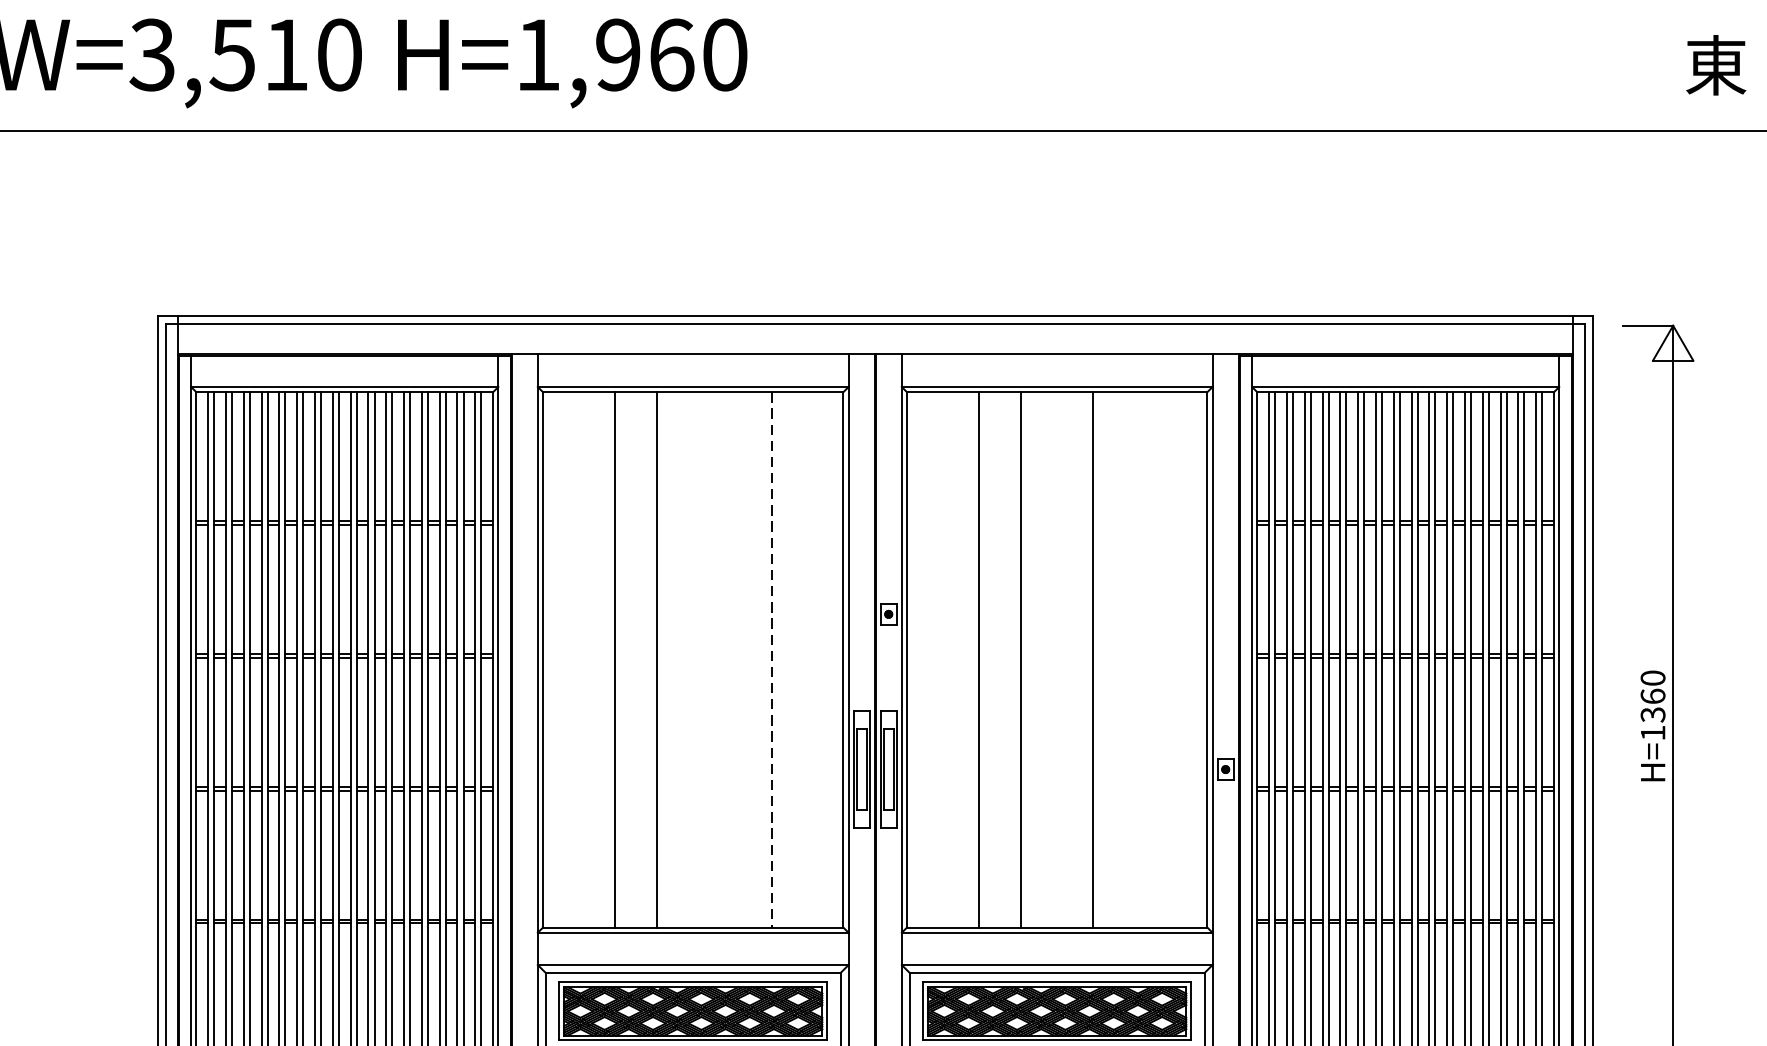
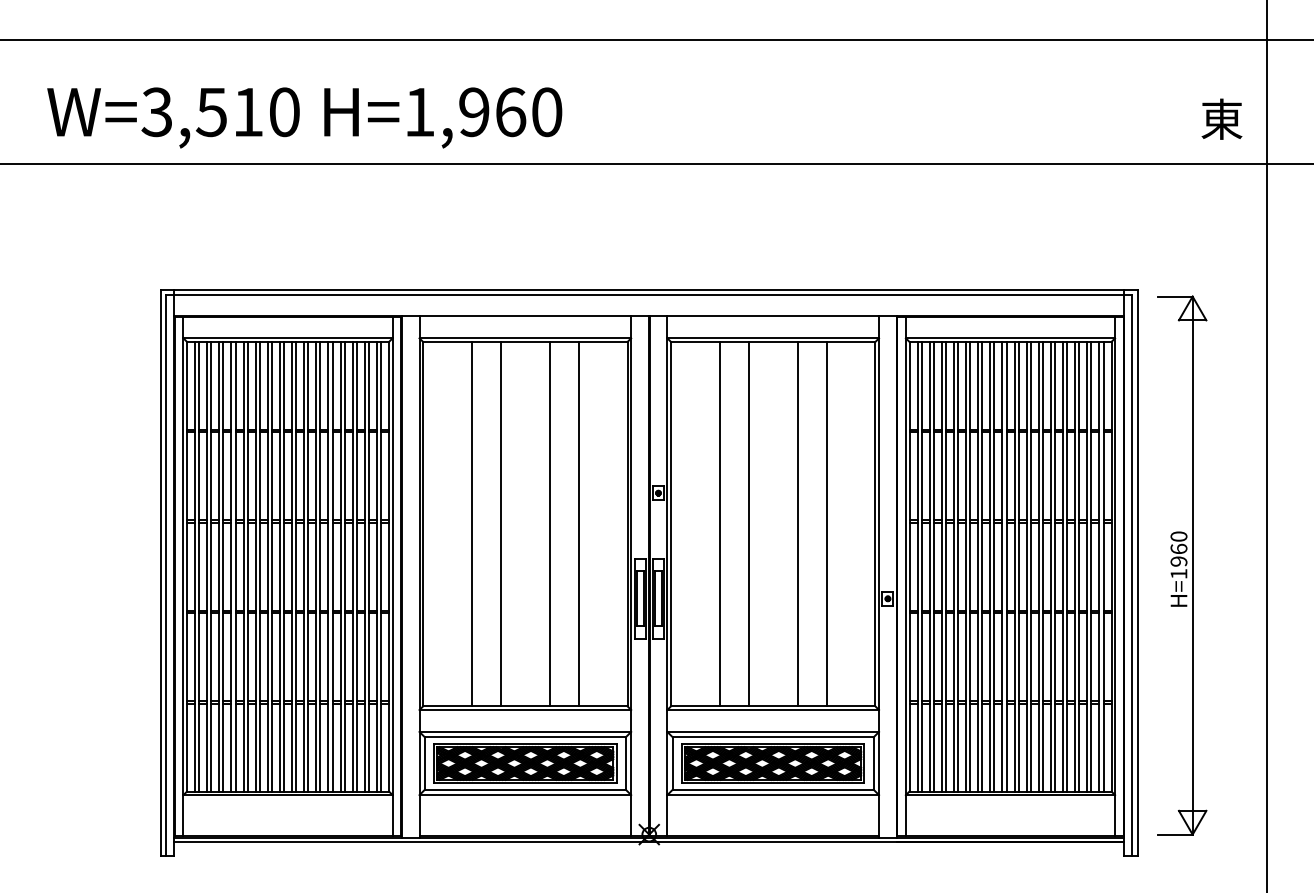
line: (728, 658) -> (549, 523), added
line: (1135, 658) -> (826, 523), added
line: (771, 660) -> (578, 524), dashed -> solid
text: (1652, 714) -> (1178, 561), H=1360 -> H=1960

